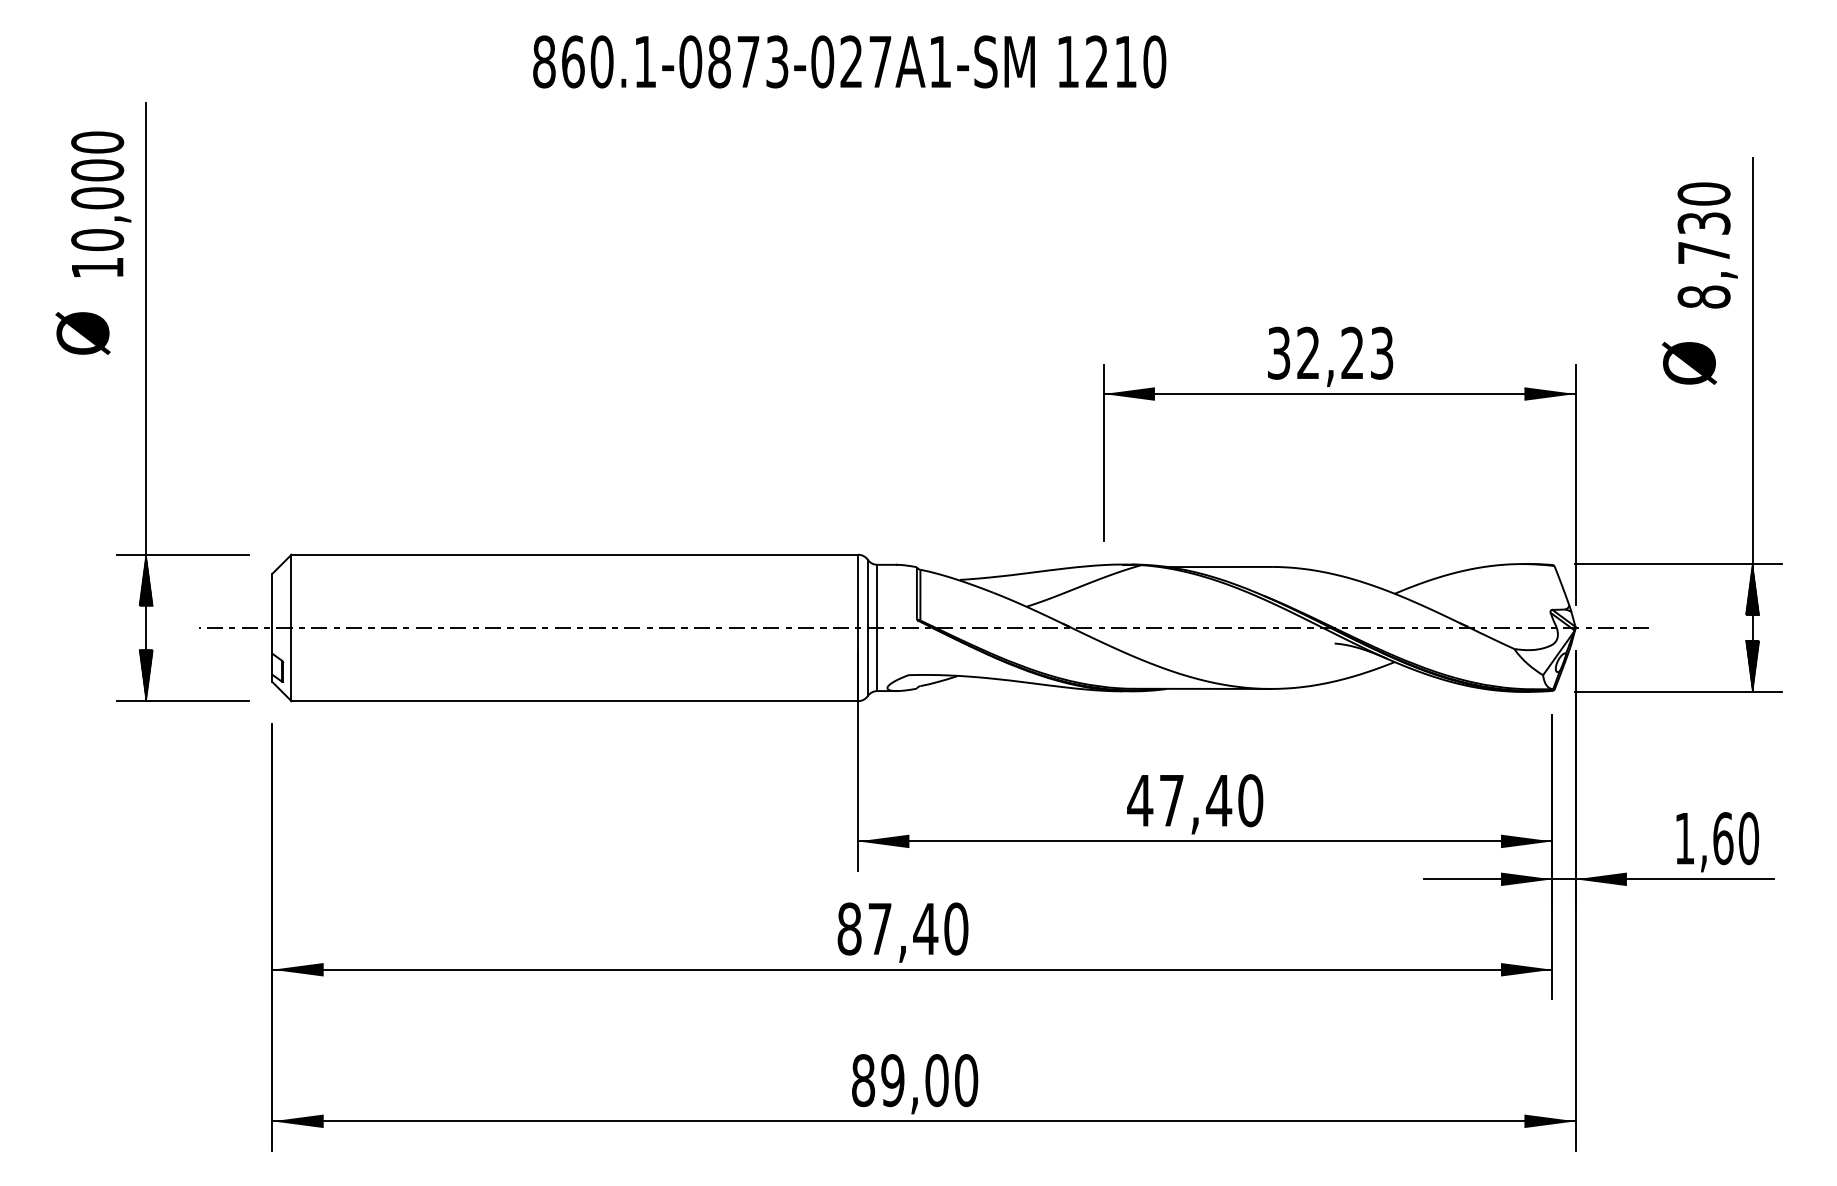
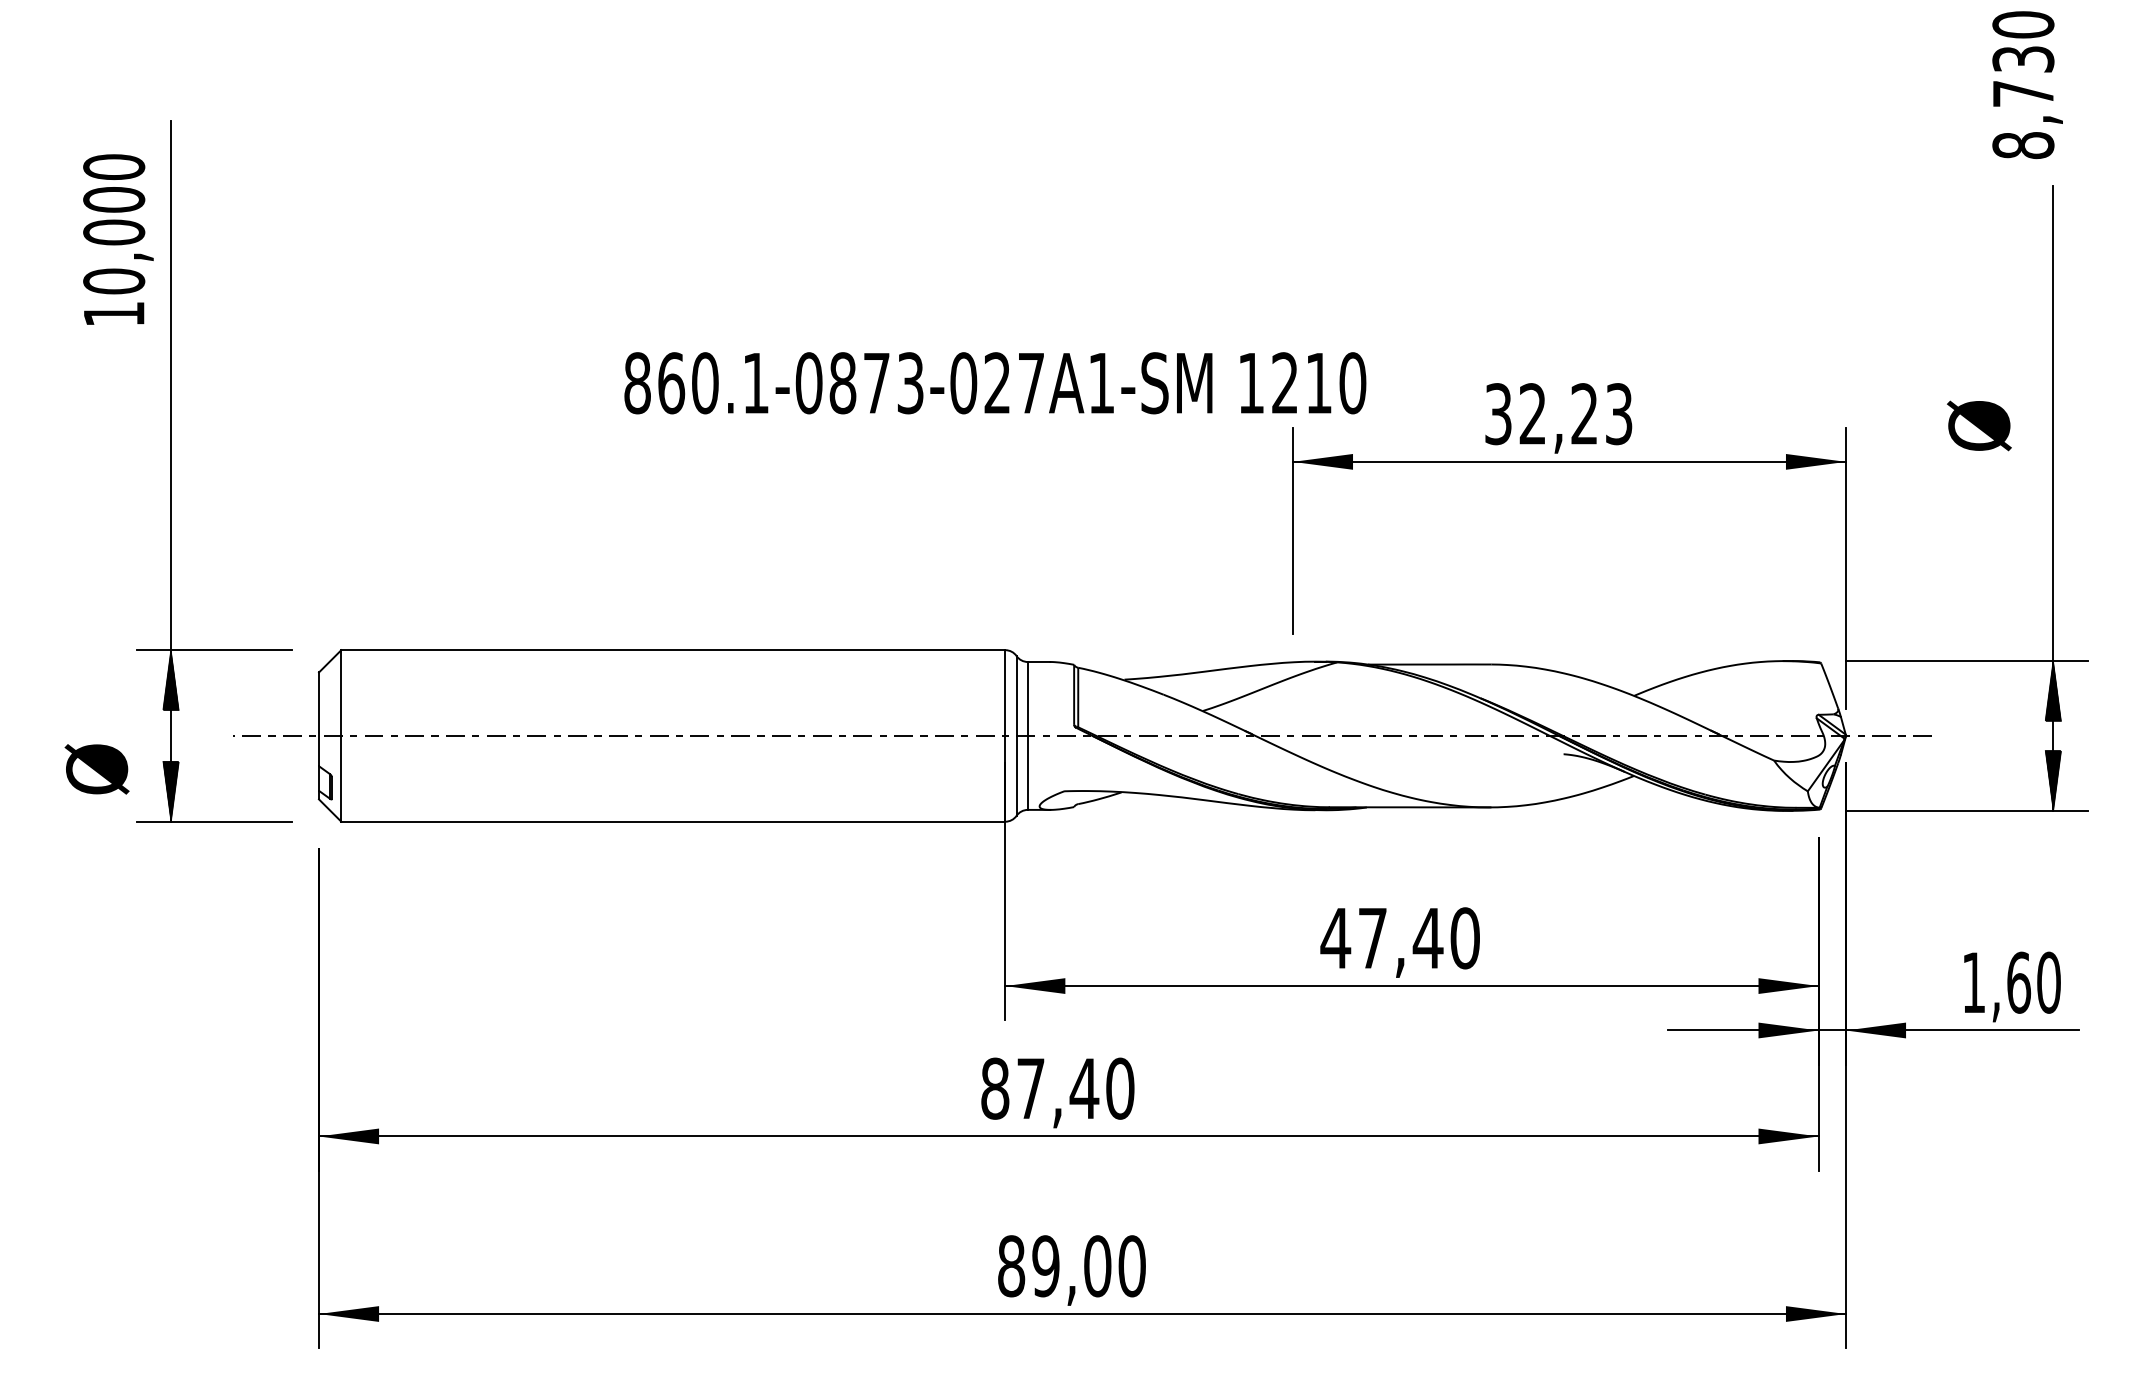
text: (849, 61) -> (995, 382), moved
text: (1707, 245) -> (2027, 85), moved
text: (82, 333) -> (96, 769), moved

